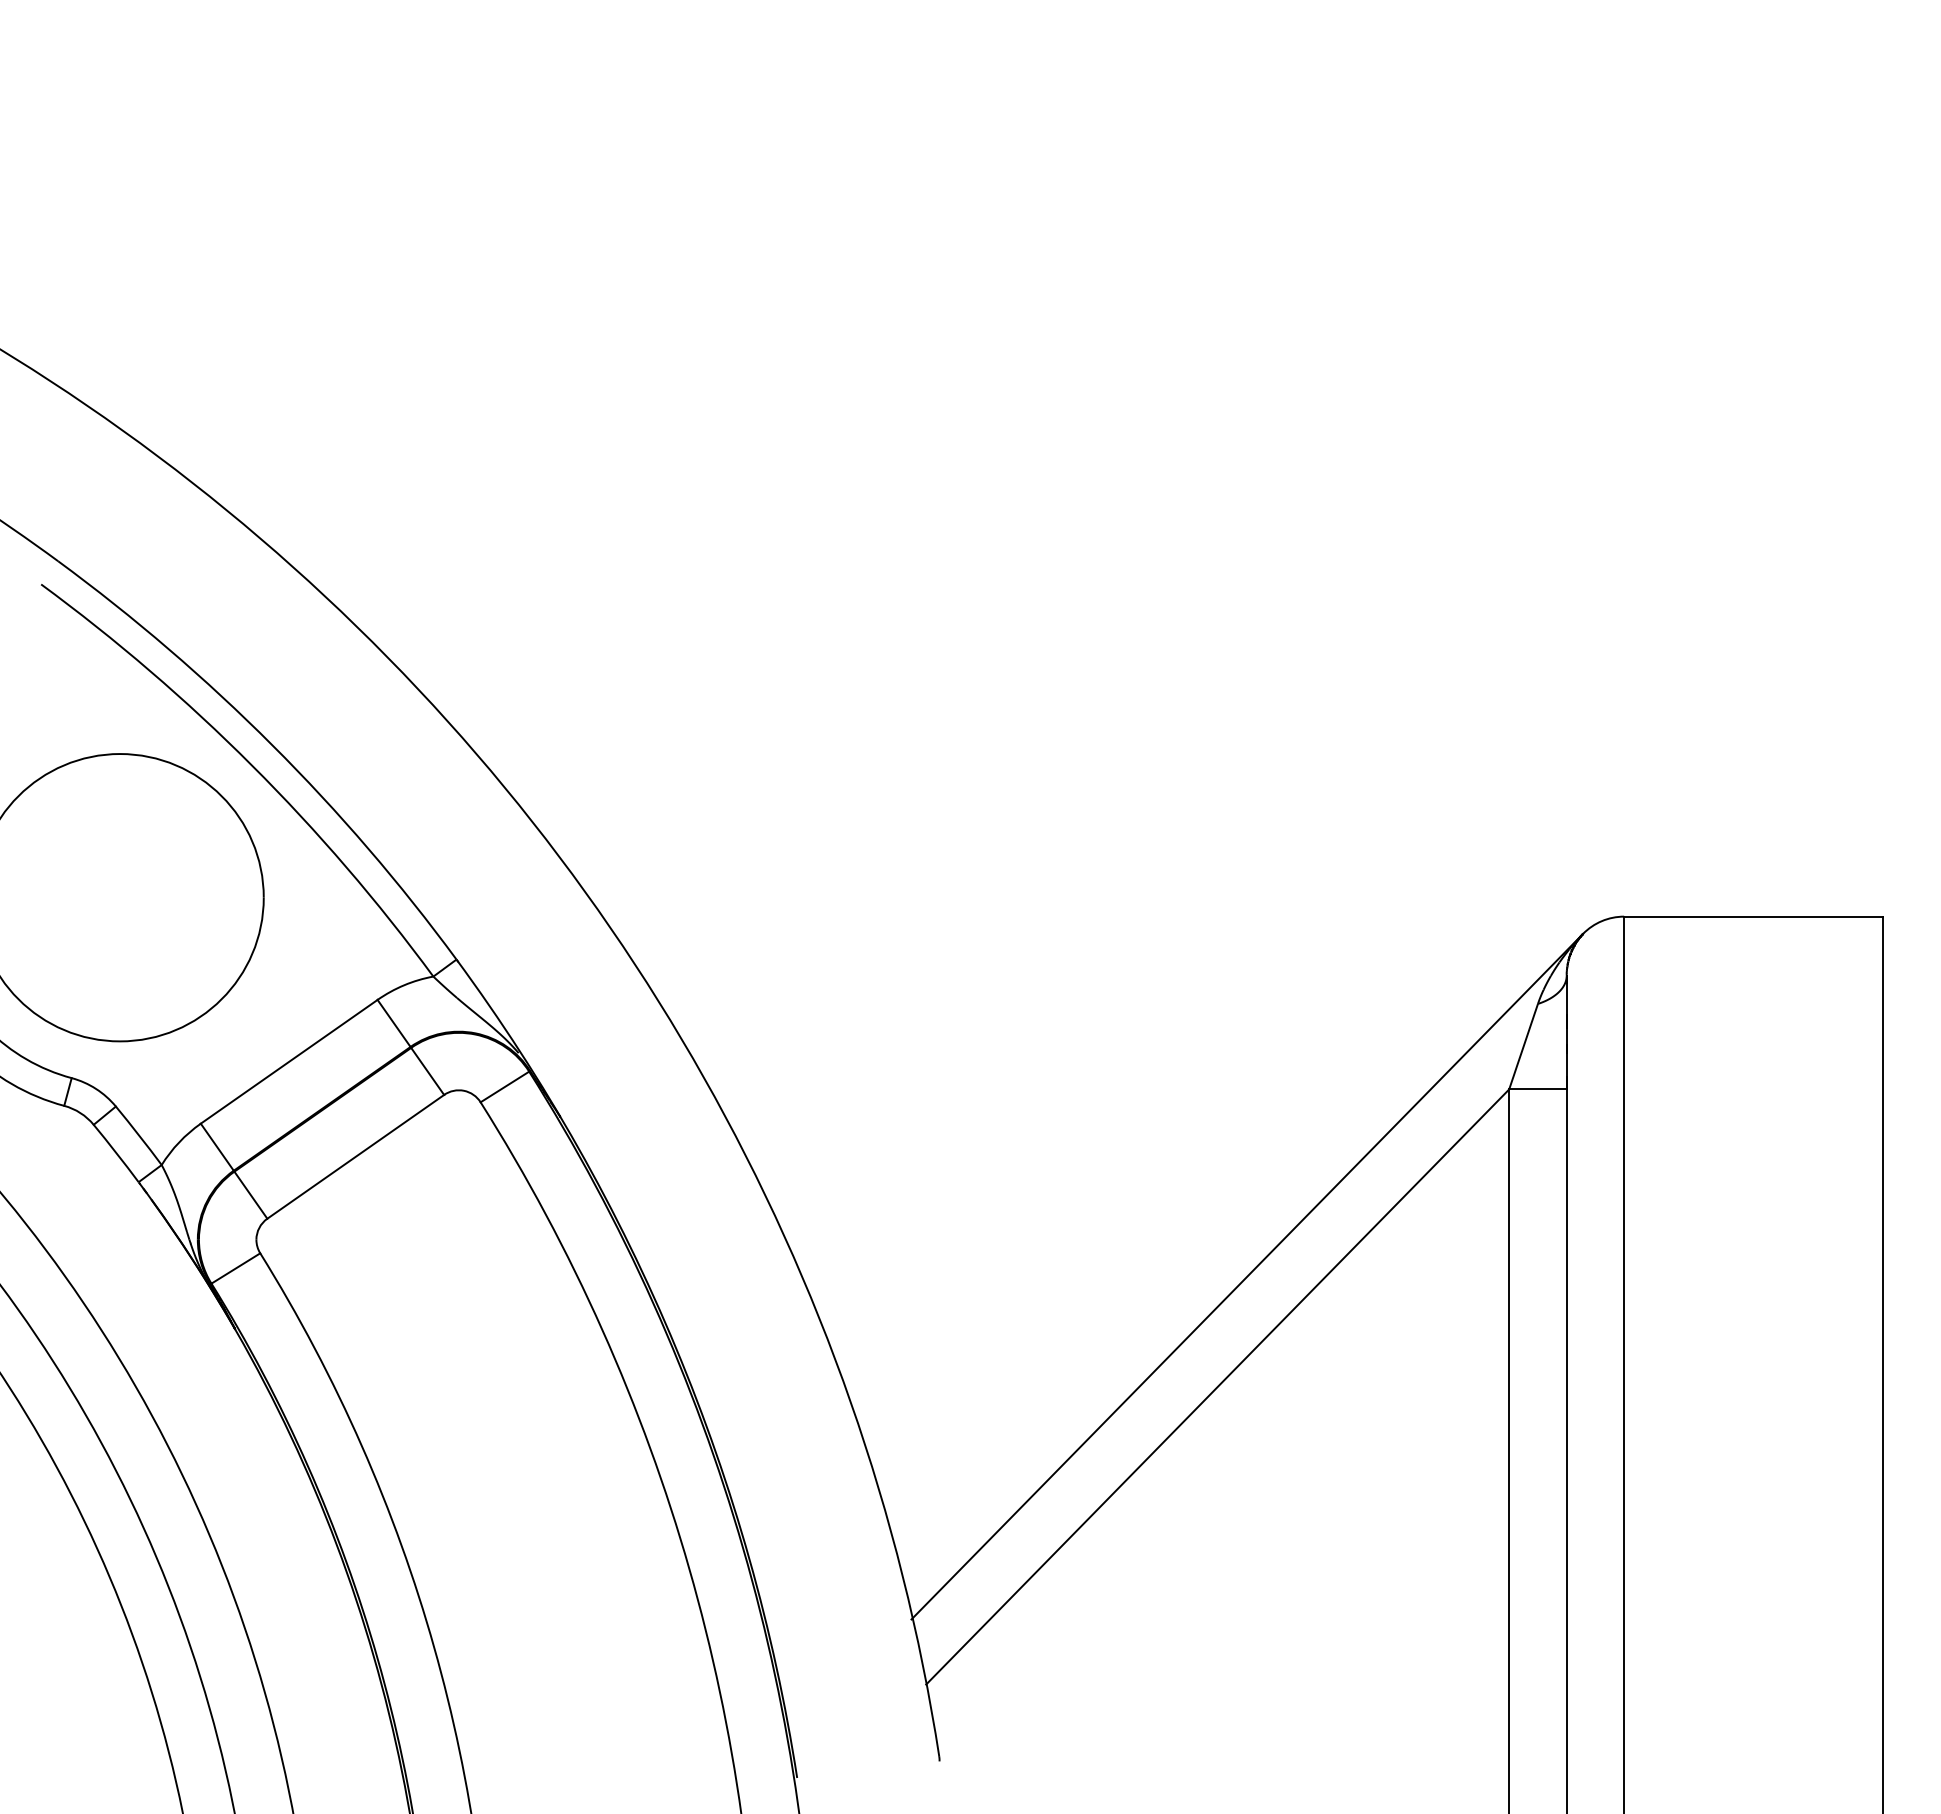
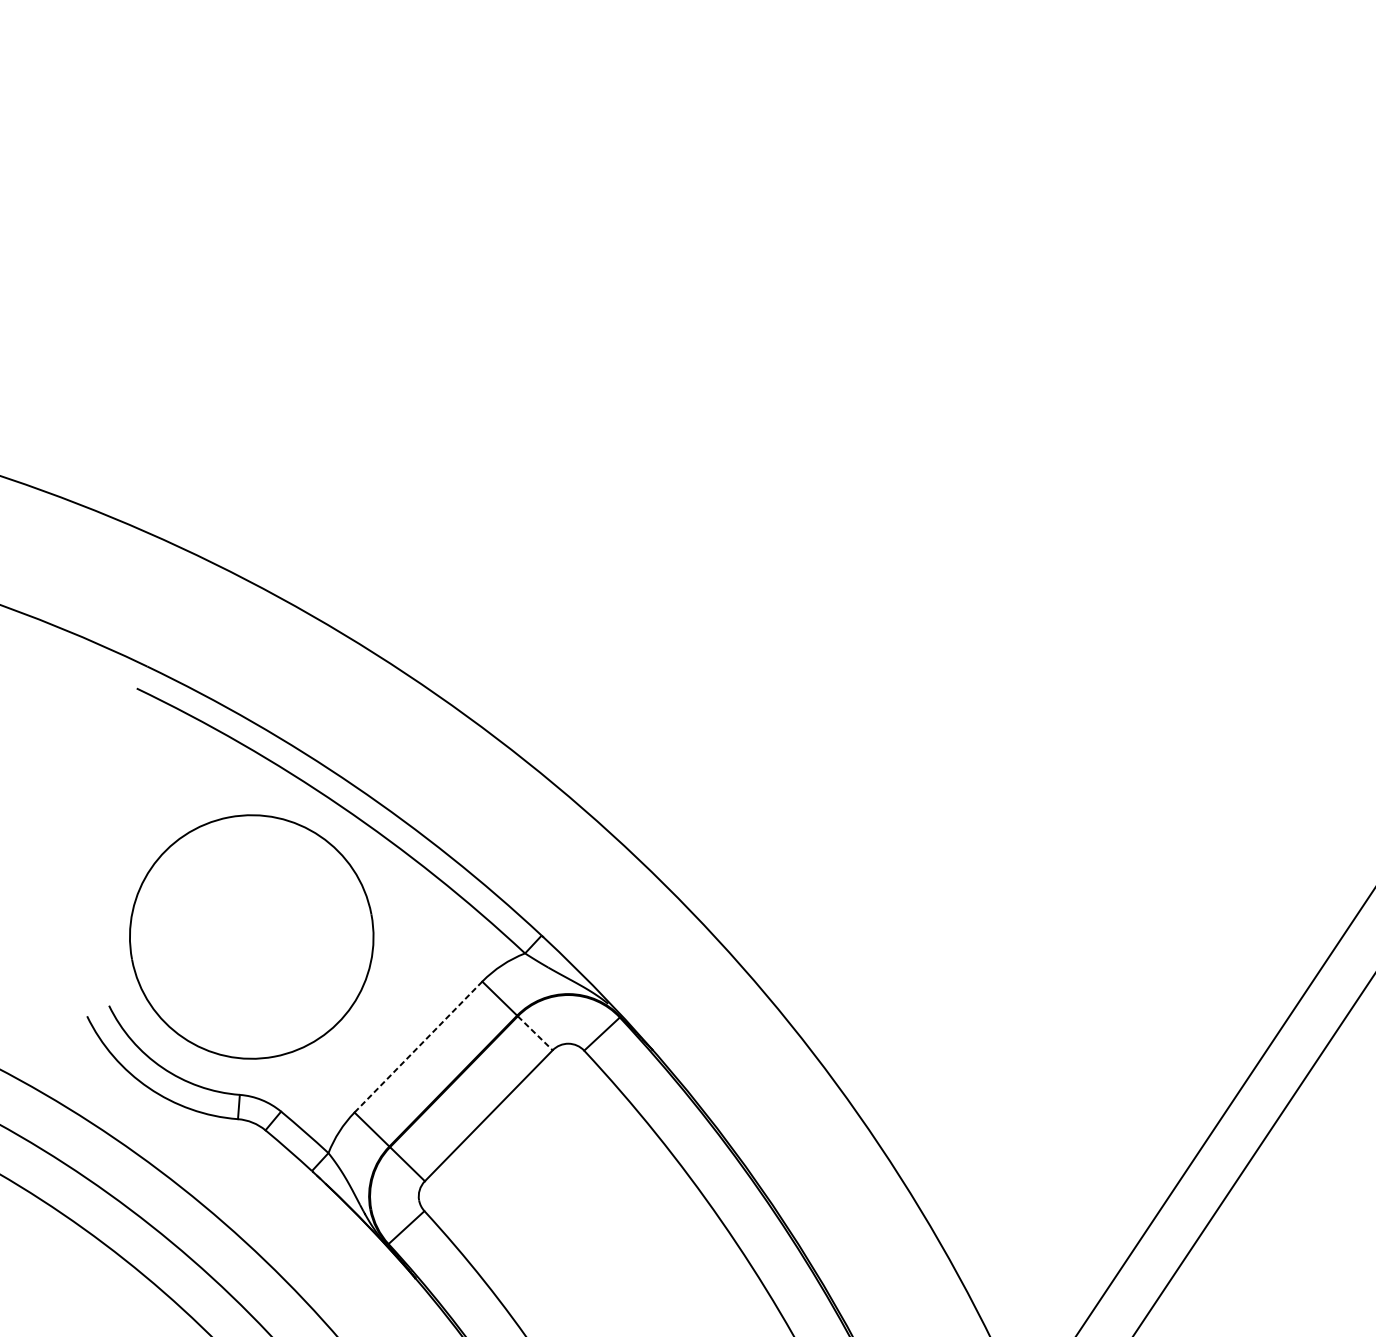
line: (289, 1061) -> (418, 1046), solid -> dashed
line: (427, 1071) -> (535, 1033), solid -> dashed

